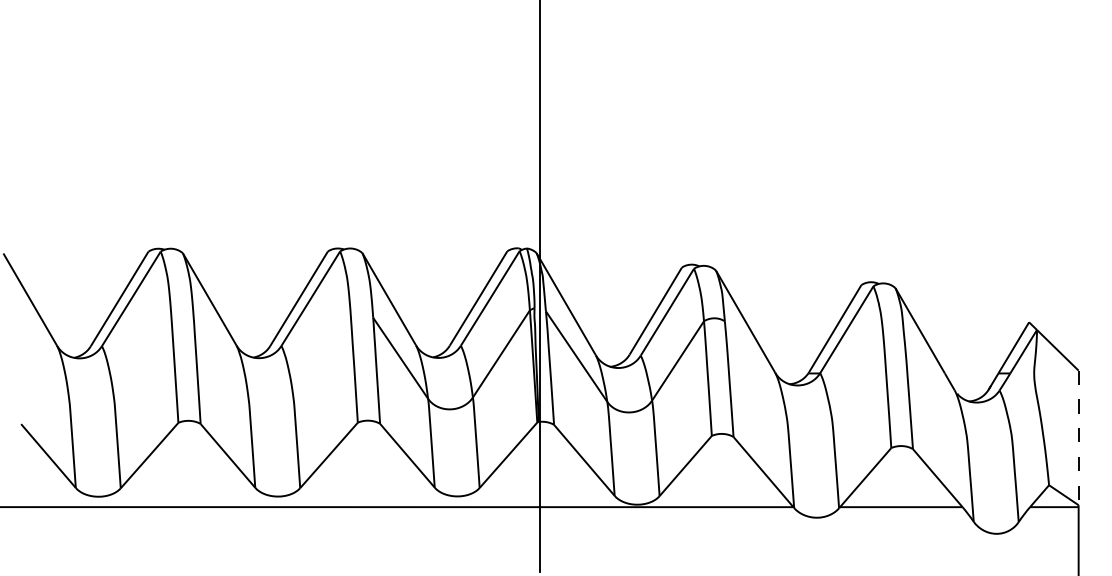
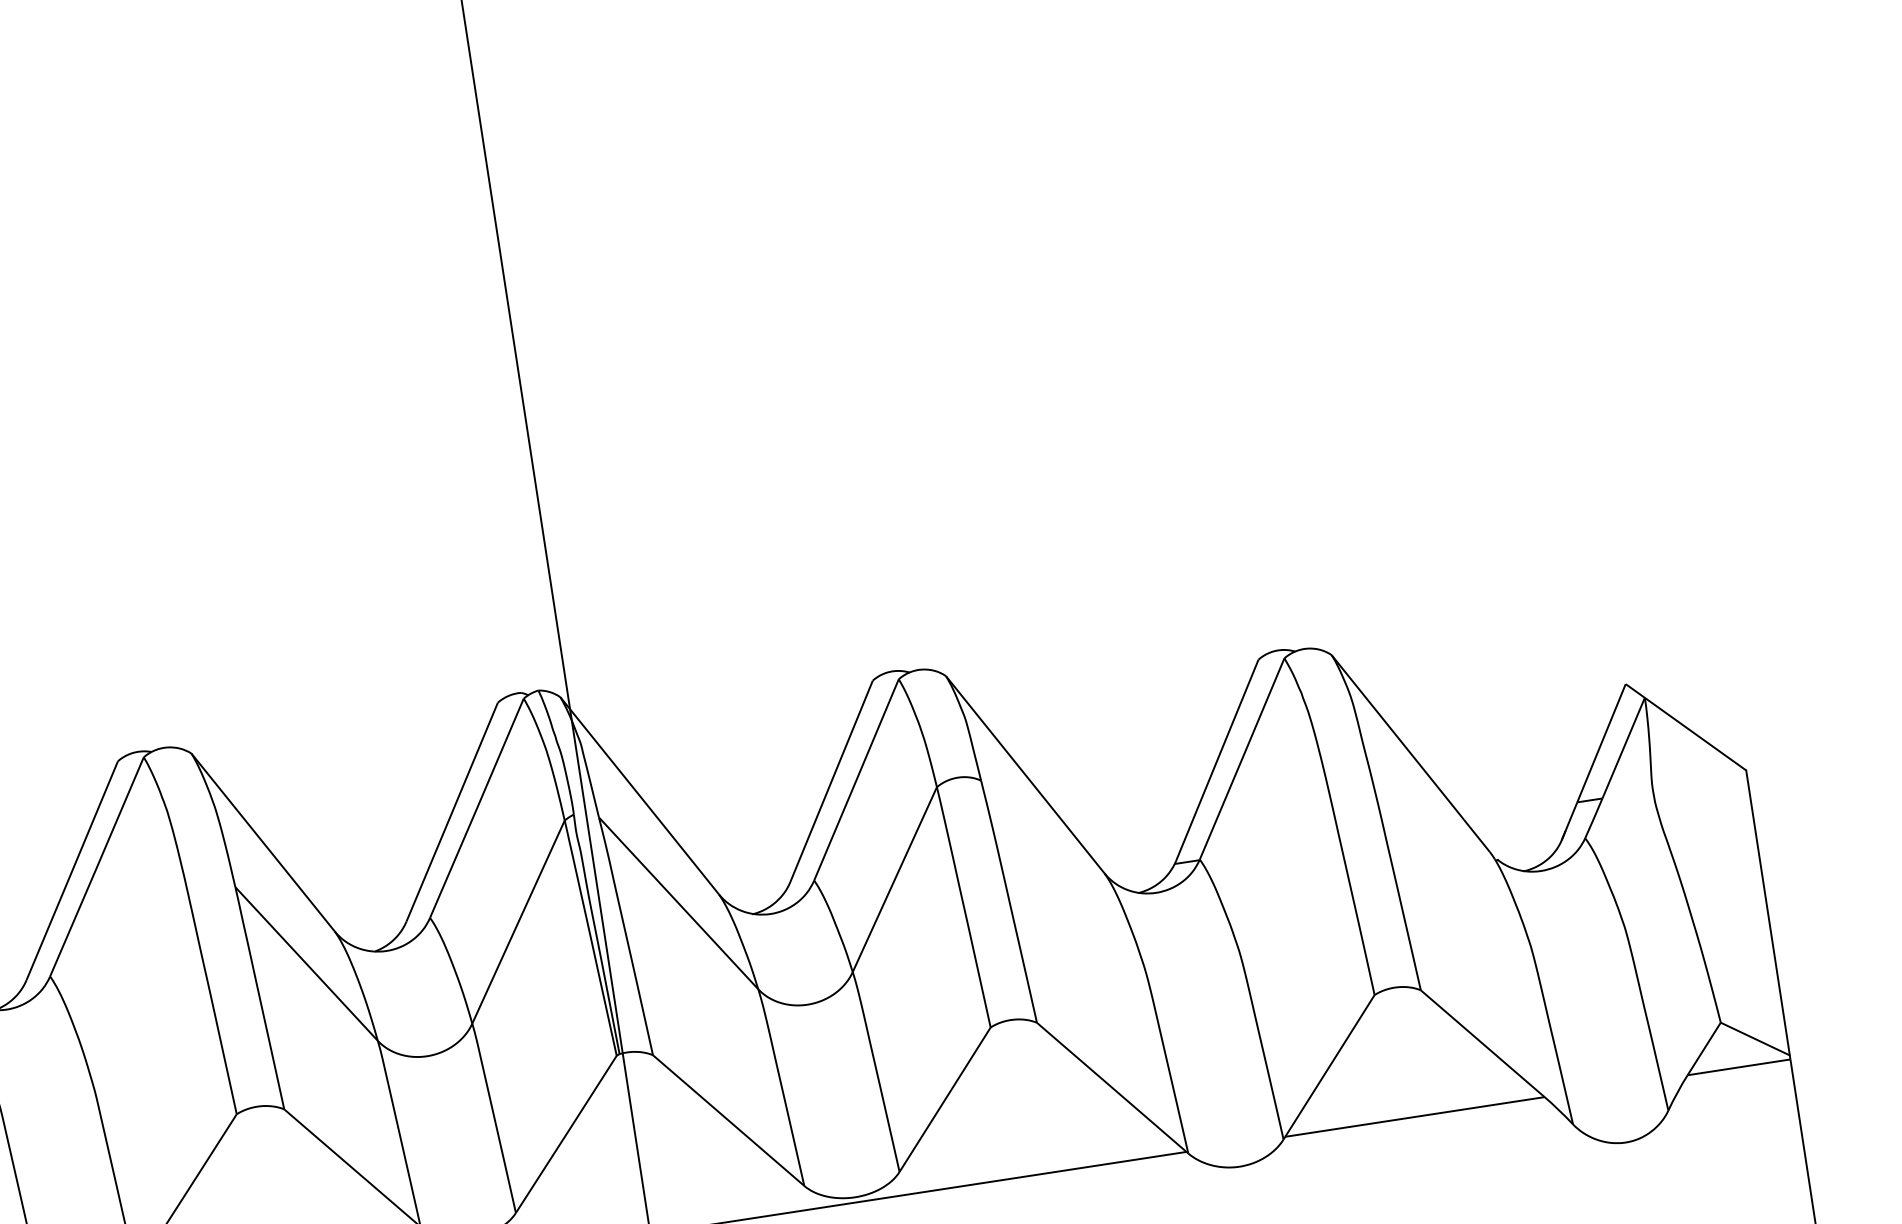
line: (1078, 438) -> (1767, 914), dashed -> solid

